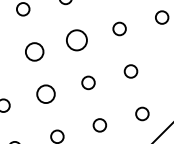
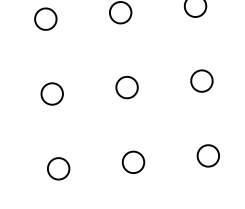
circle: (77, 40) -> (127, 87), size x0.62
circle: (34, 51) -> (52, 93), size x0.71
circle: (45, 94) -> (57, 169), size x0.71

